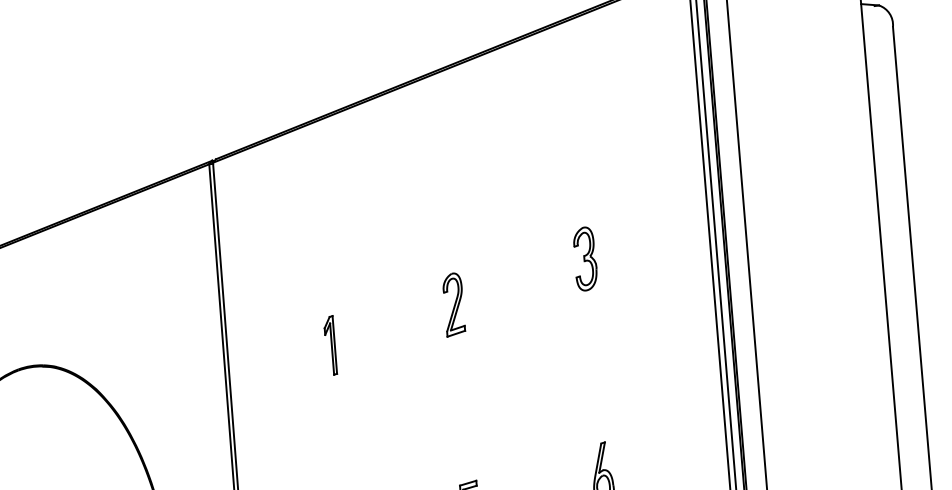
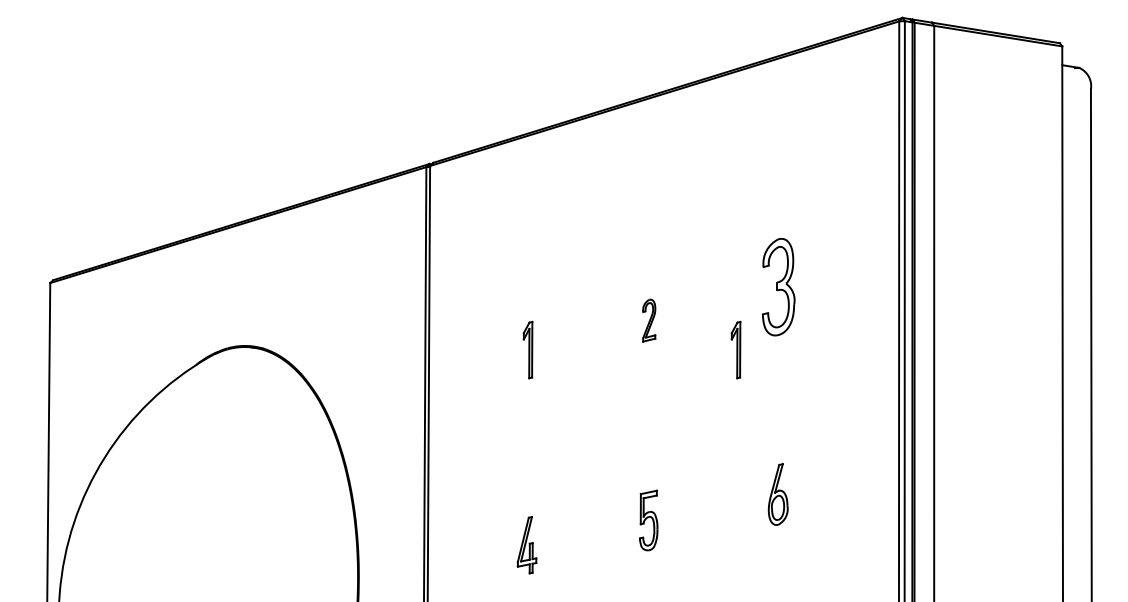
part: (585, 259) -> (778, 287), size x1.6
part: (453, 304) -> (648, 320), size x0.7
part: (545, 327) -> (735, 349), added

